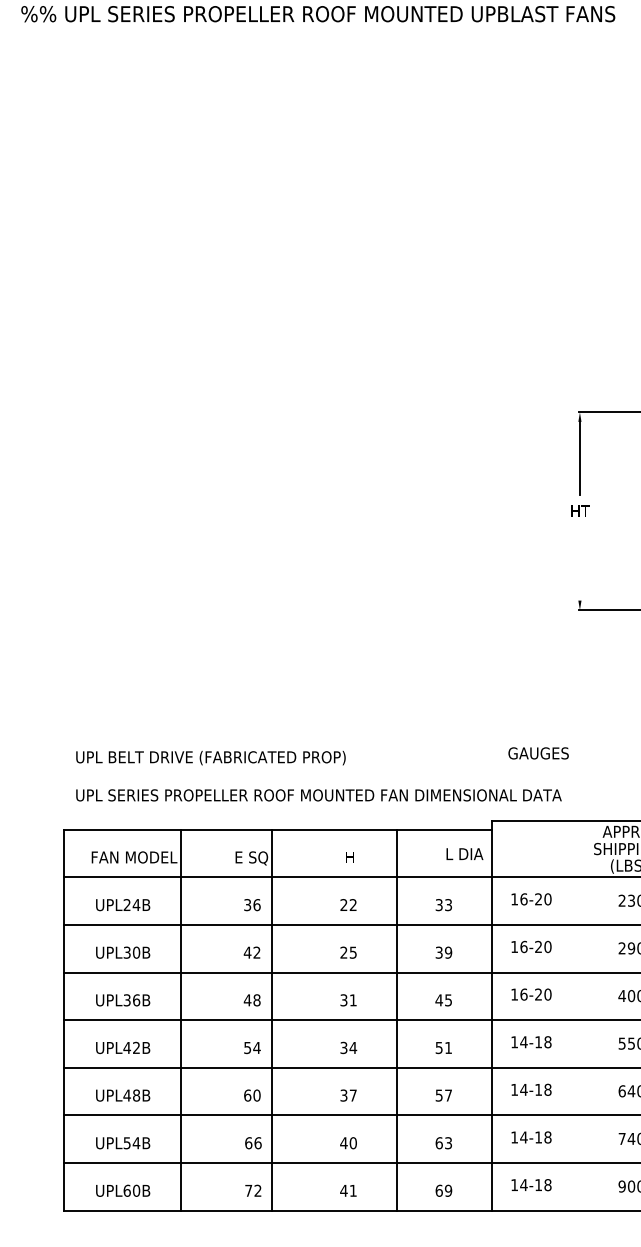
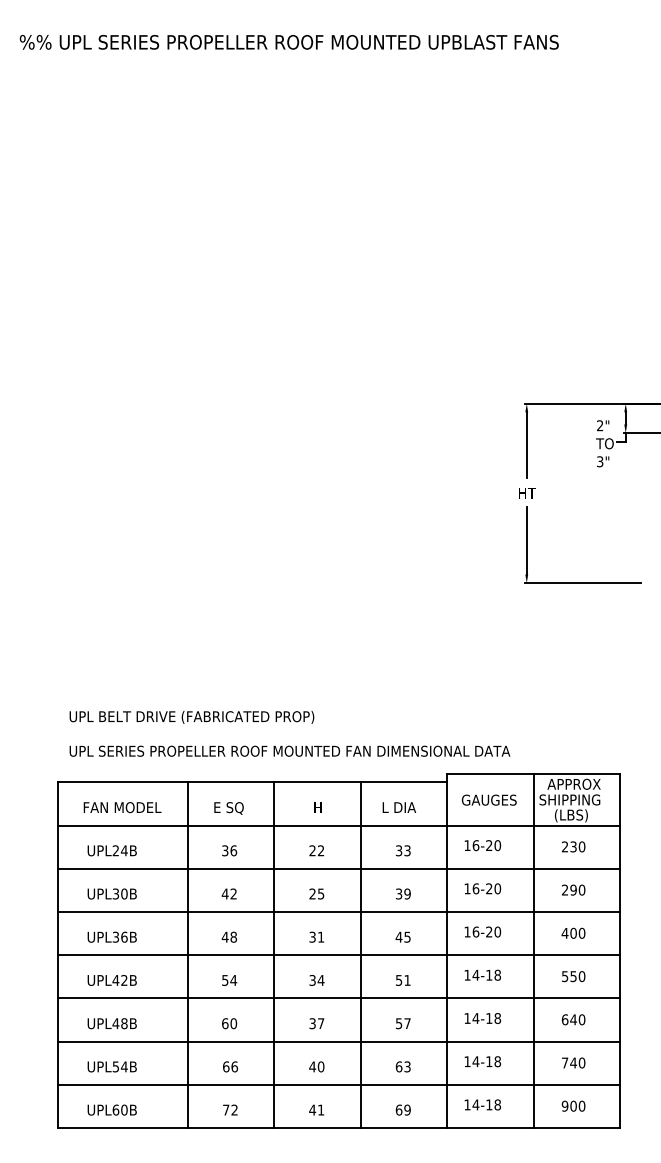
line: (579, 563) -> (526, 540), added
text: (537, 752) -> (488, 799), moved
text: (465, 854) -> (399, 807), moved
line: (587, 1016) -> (533, 951), added
line: (180, 1020) -> (187, 955), moved
line: (272, 1020) -> (274, 955), moved

